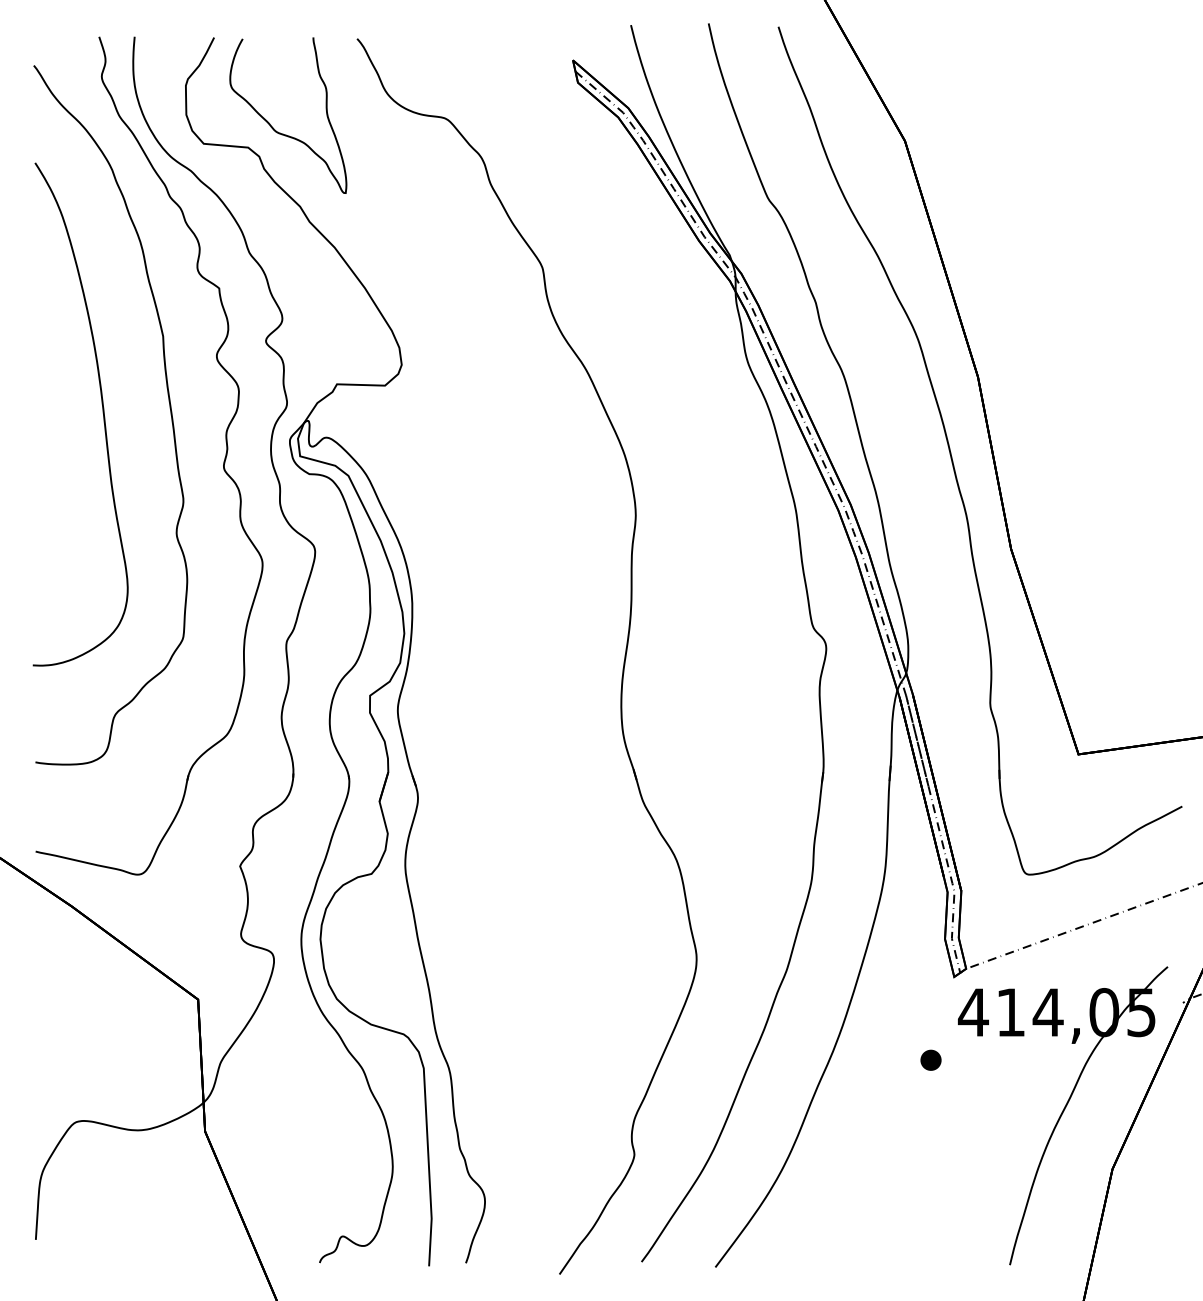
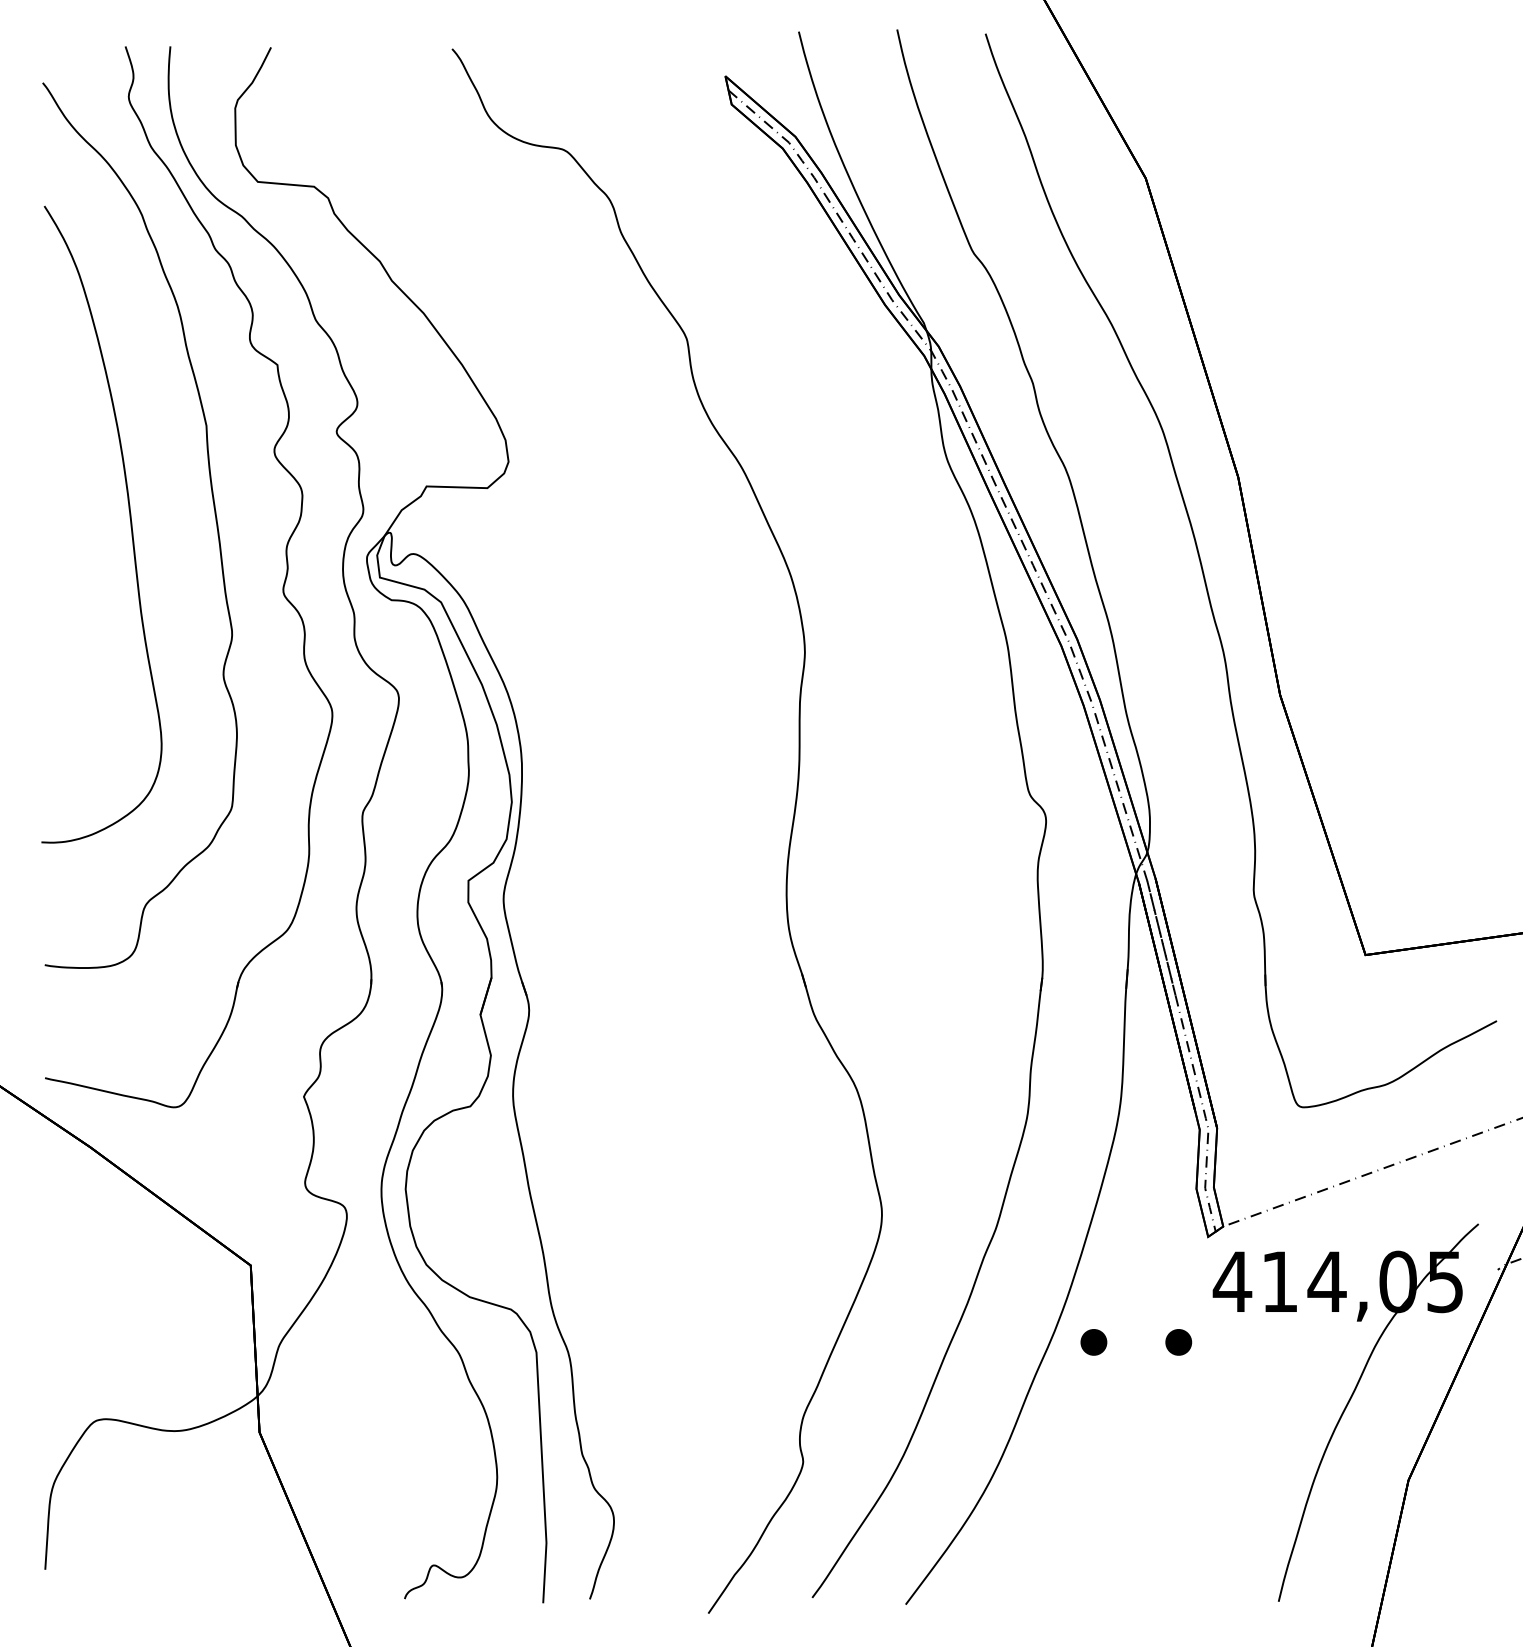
curve: (283, 133) -> (358, 168), removed
part: (863, 1059) -> (1093, 1341), added

